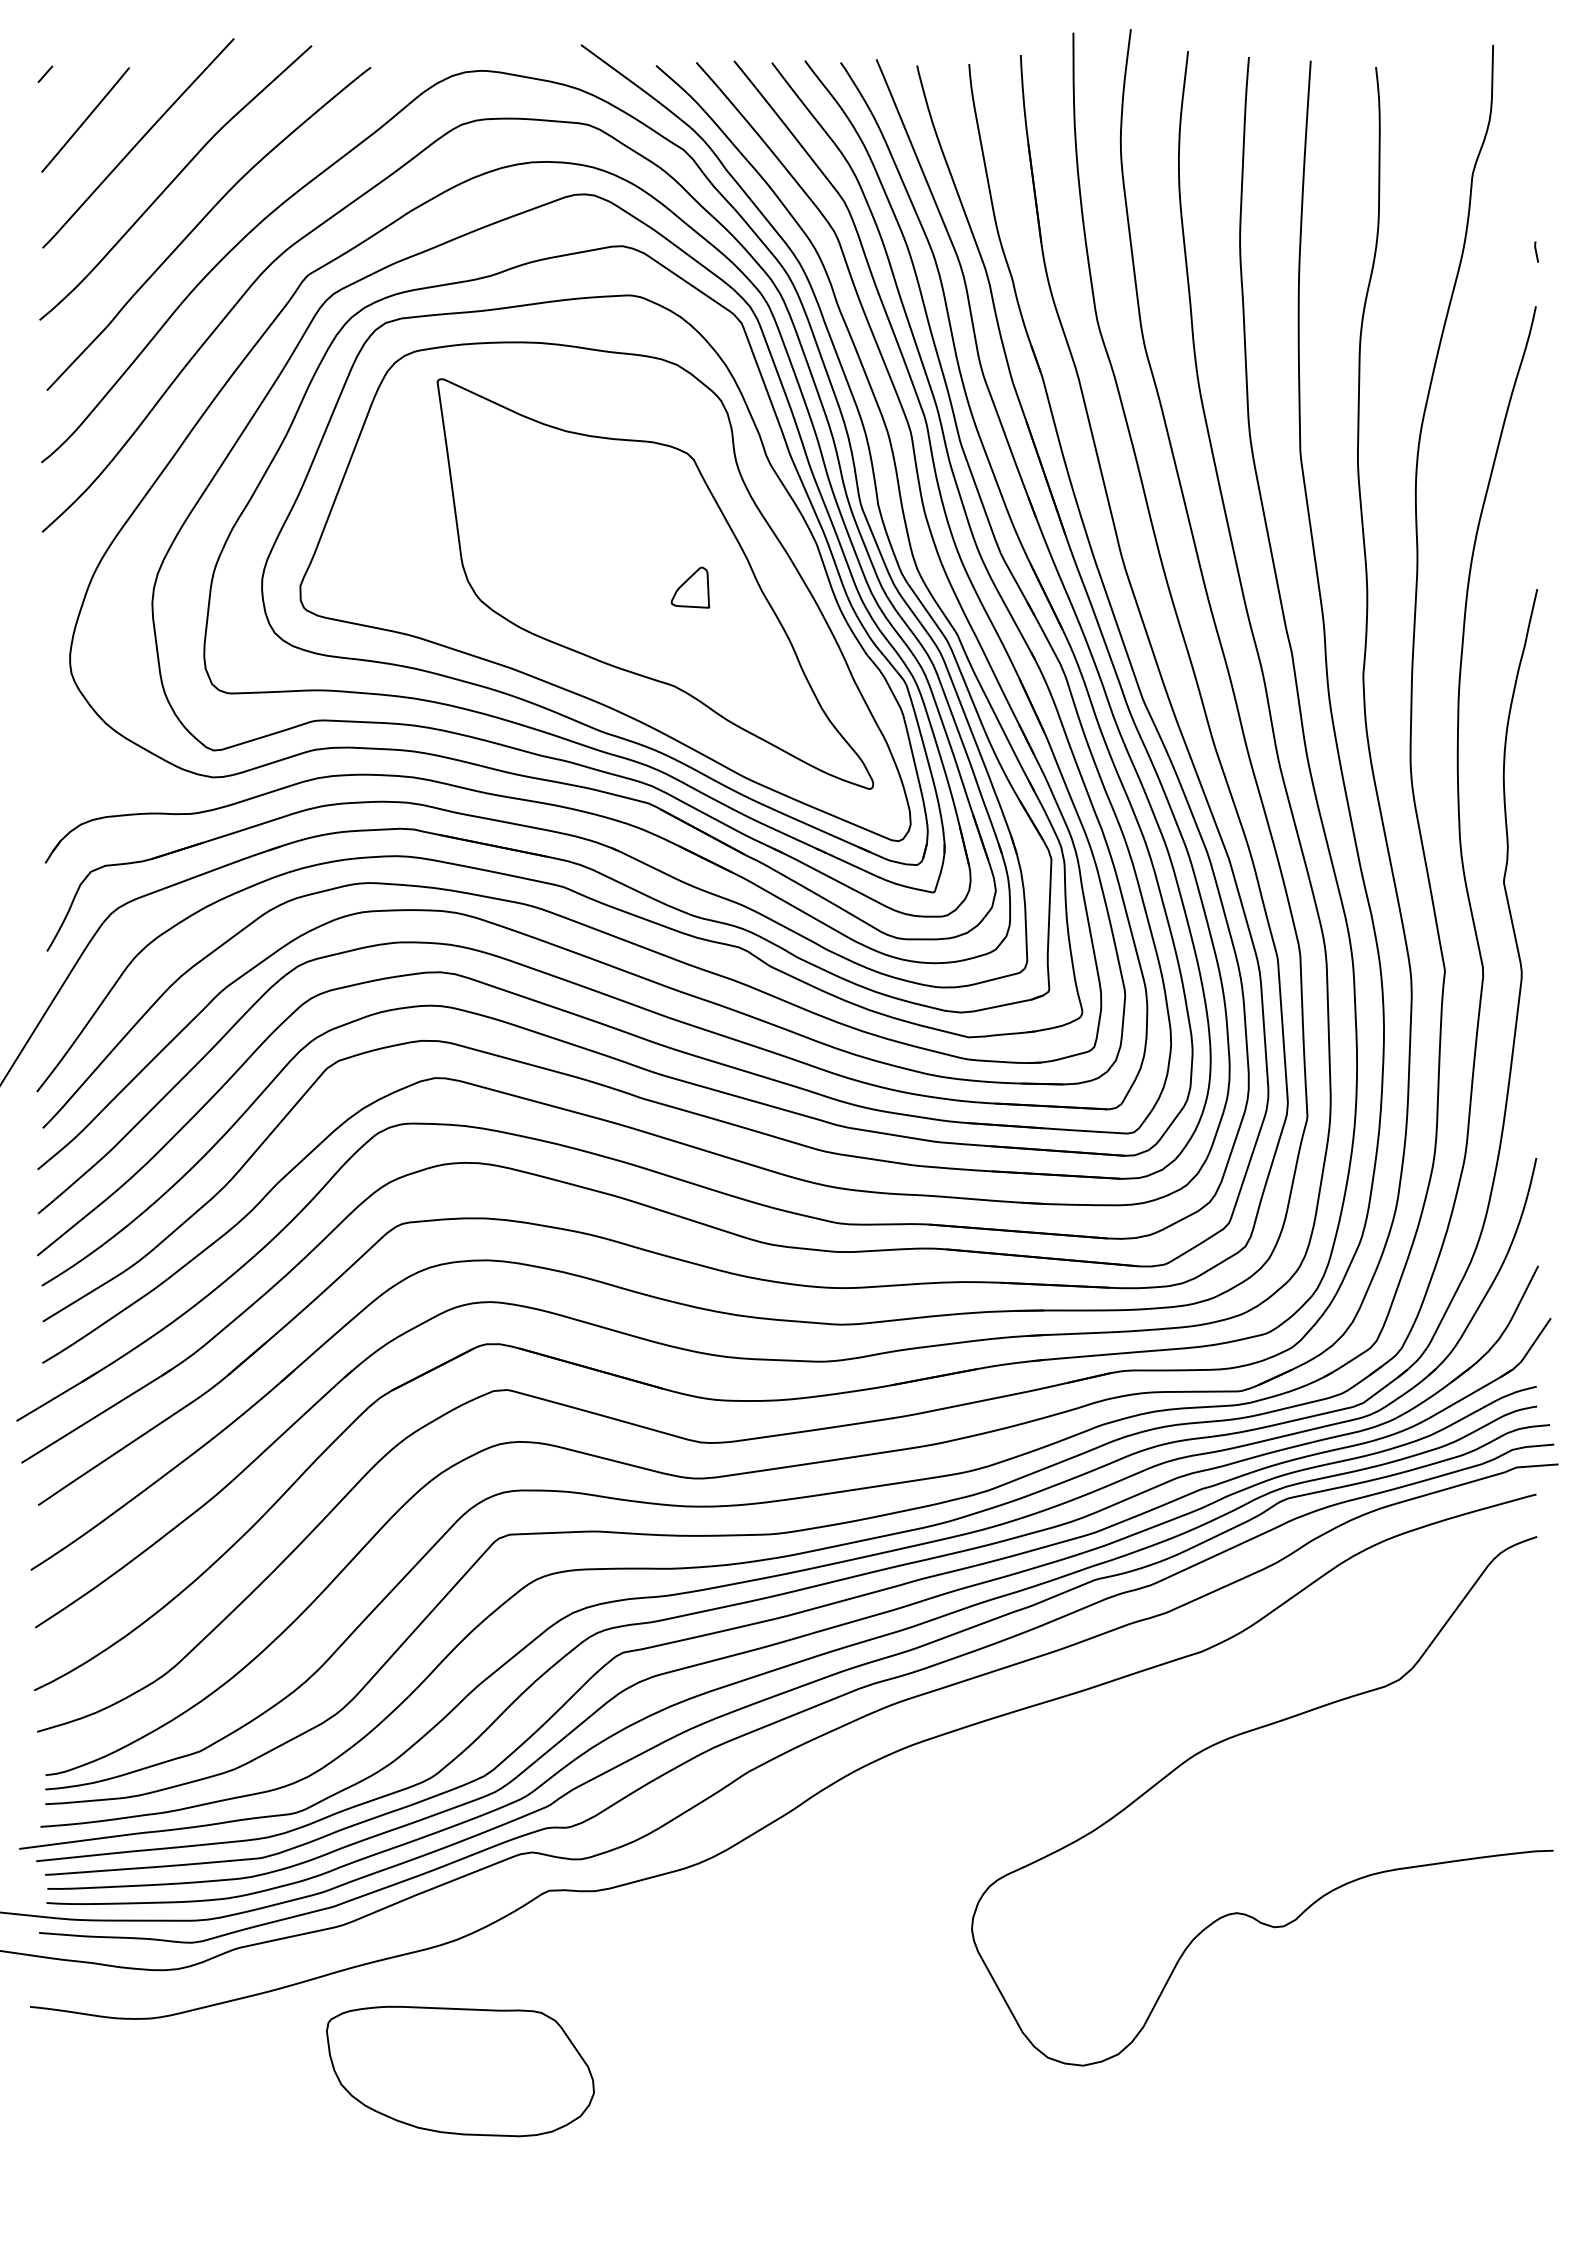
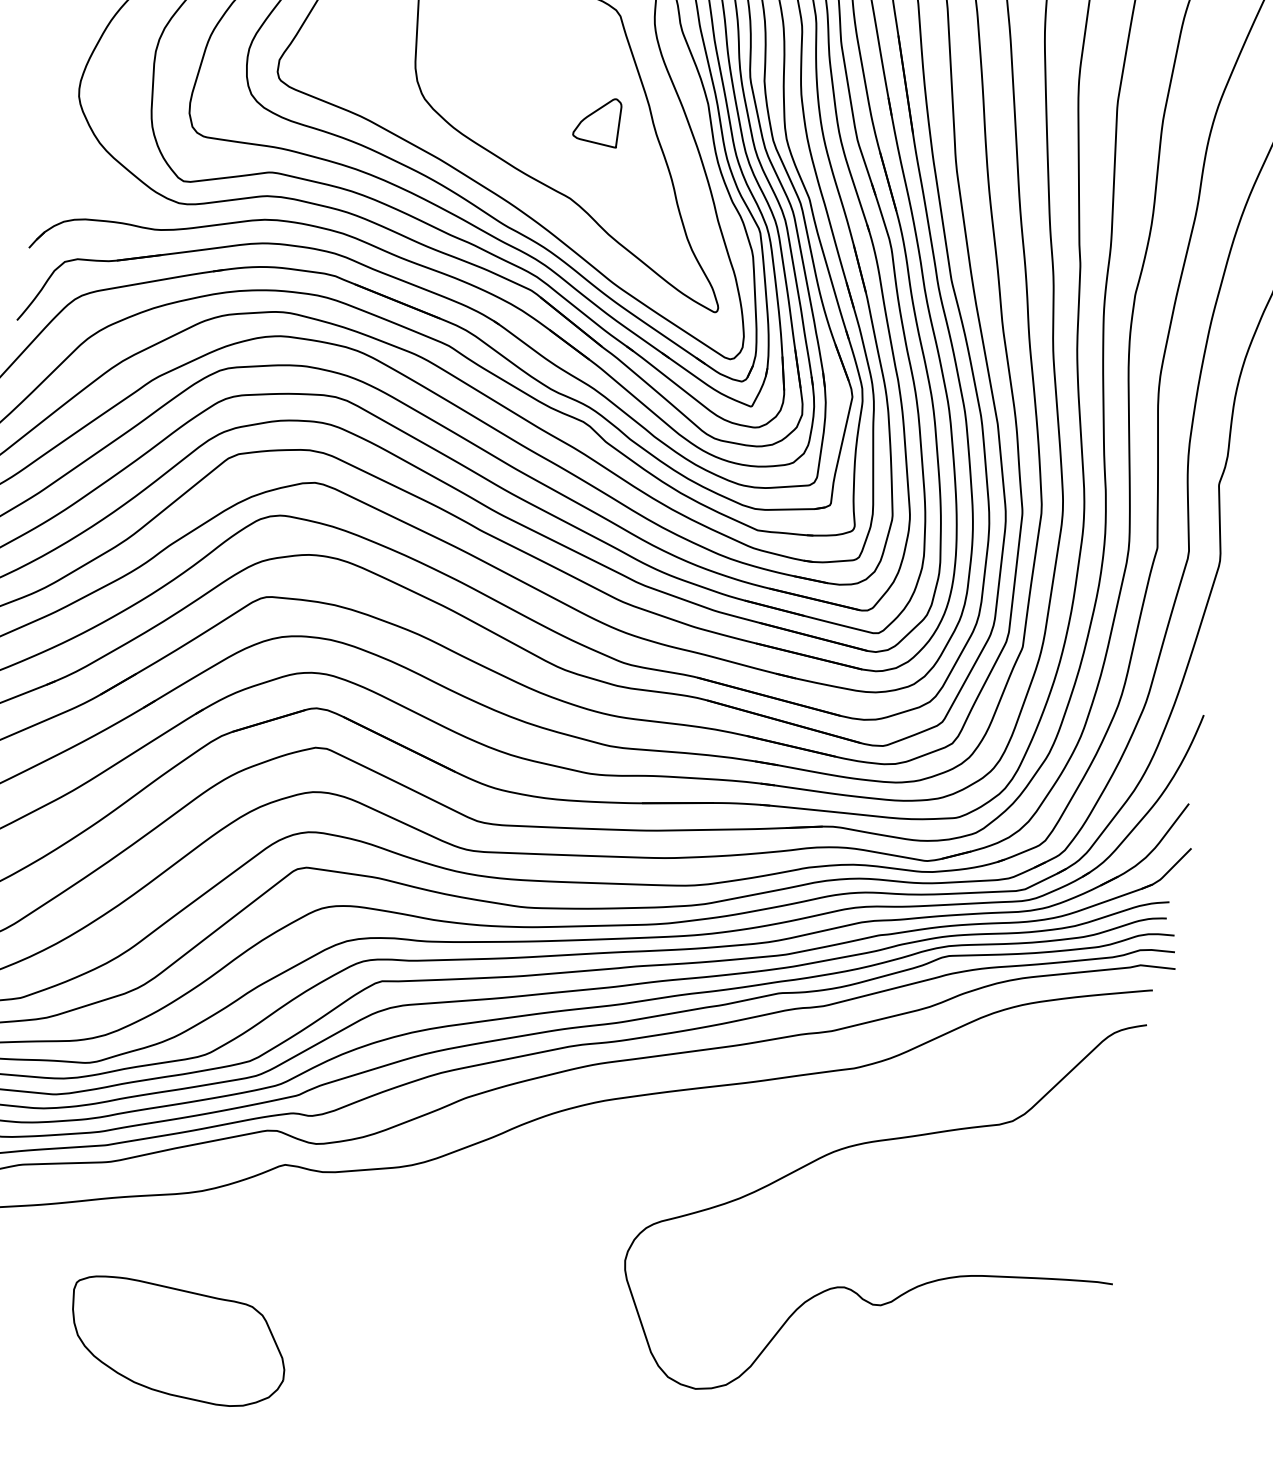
part: (690, 587) -> (598, 120), size x1.43
part: (460, 2071) -> (177, 1342), moved

